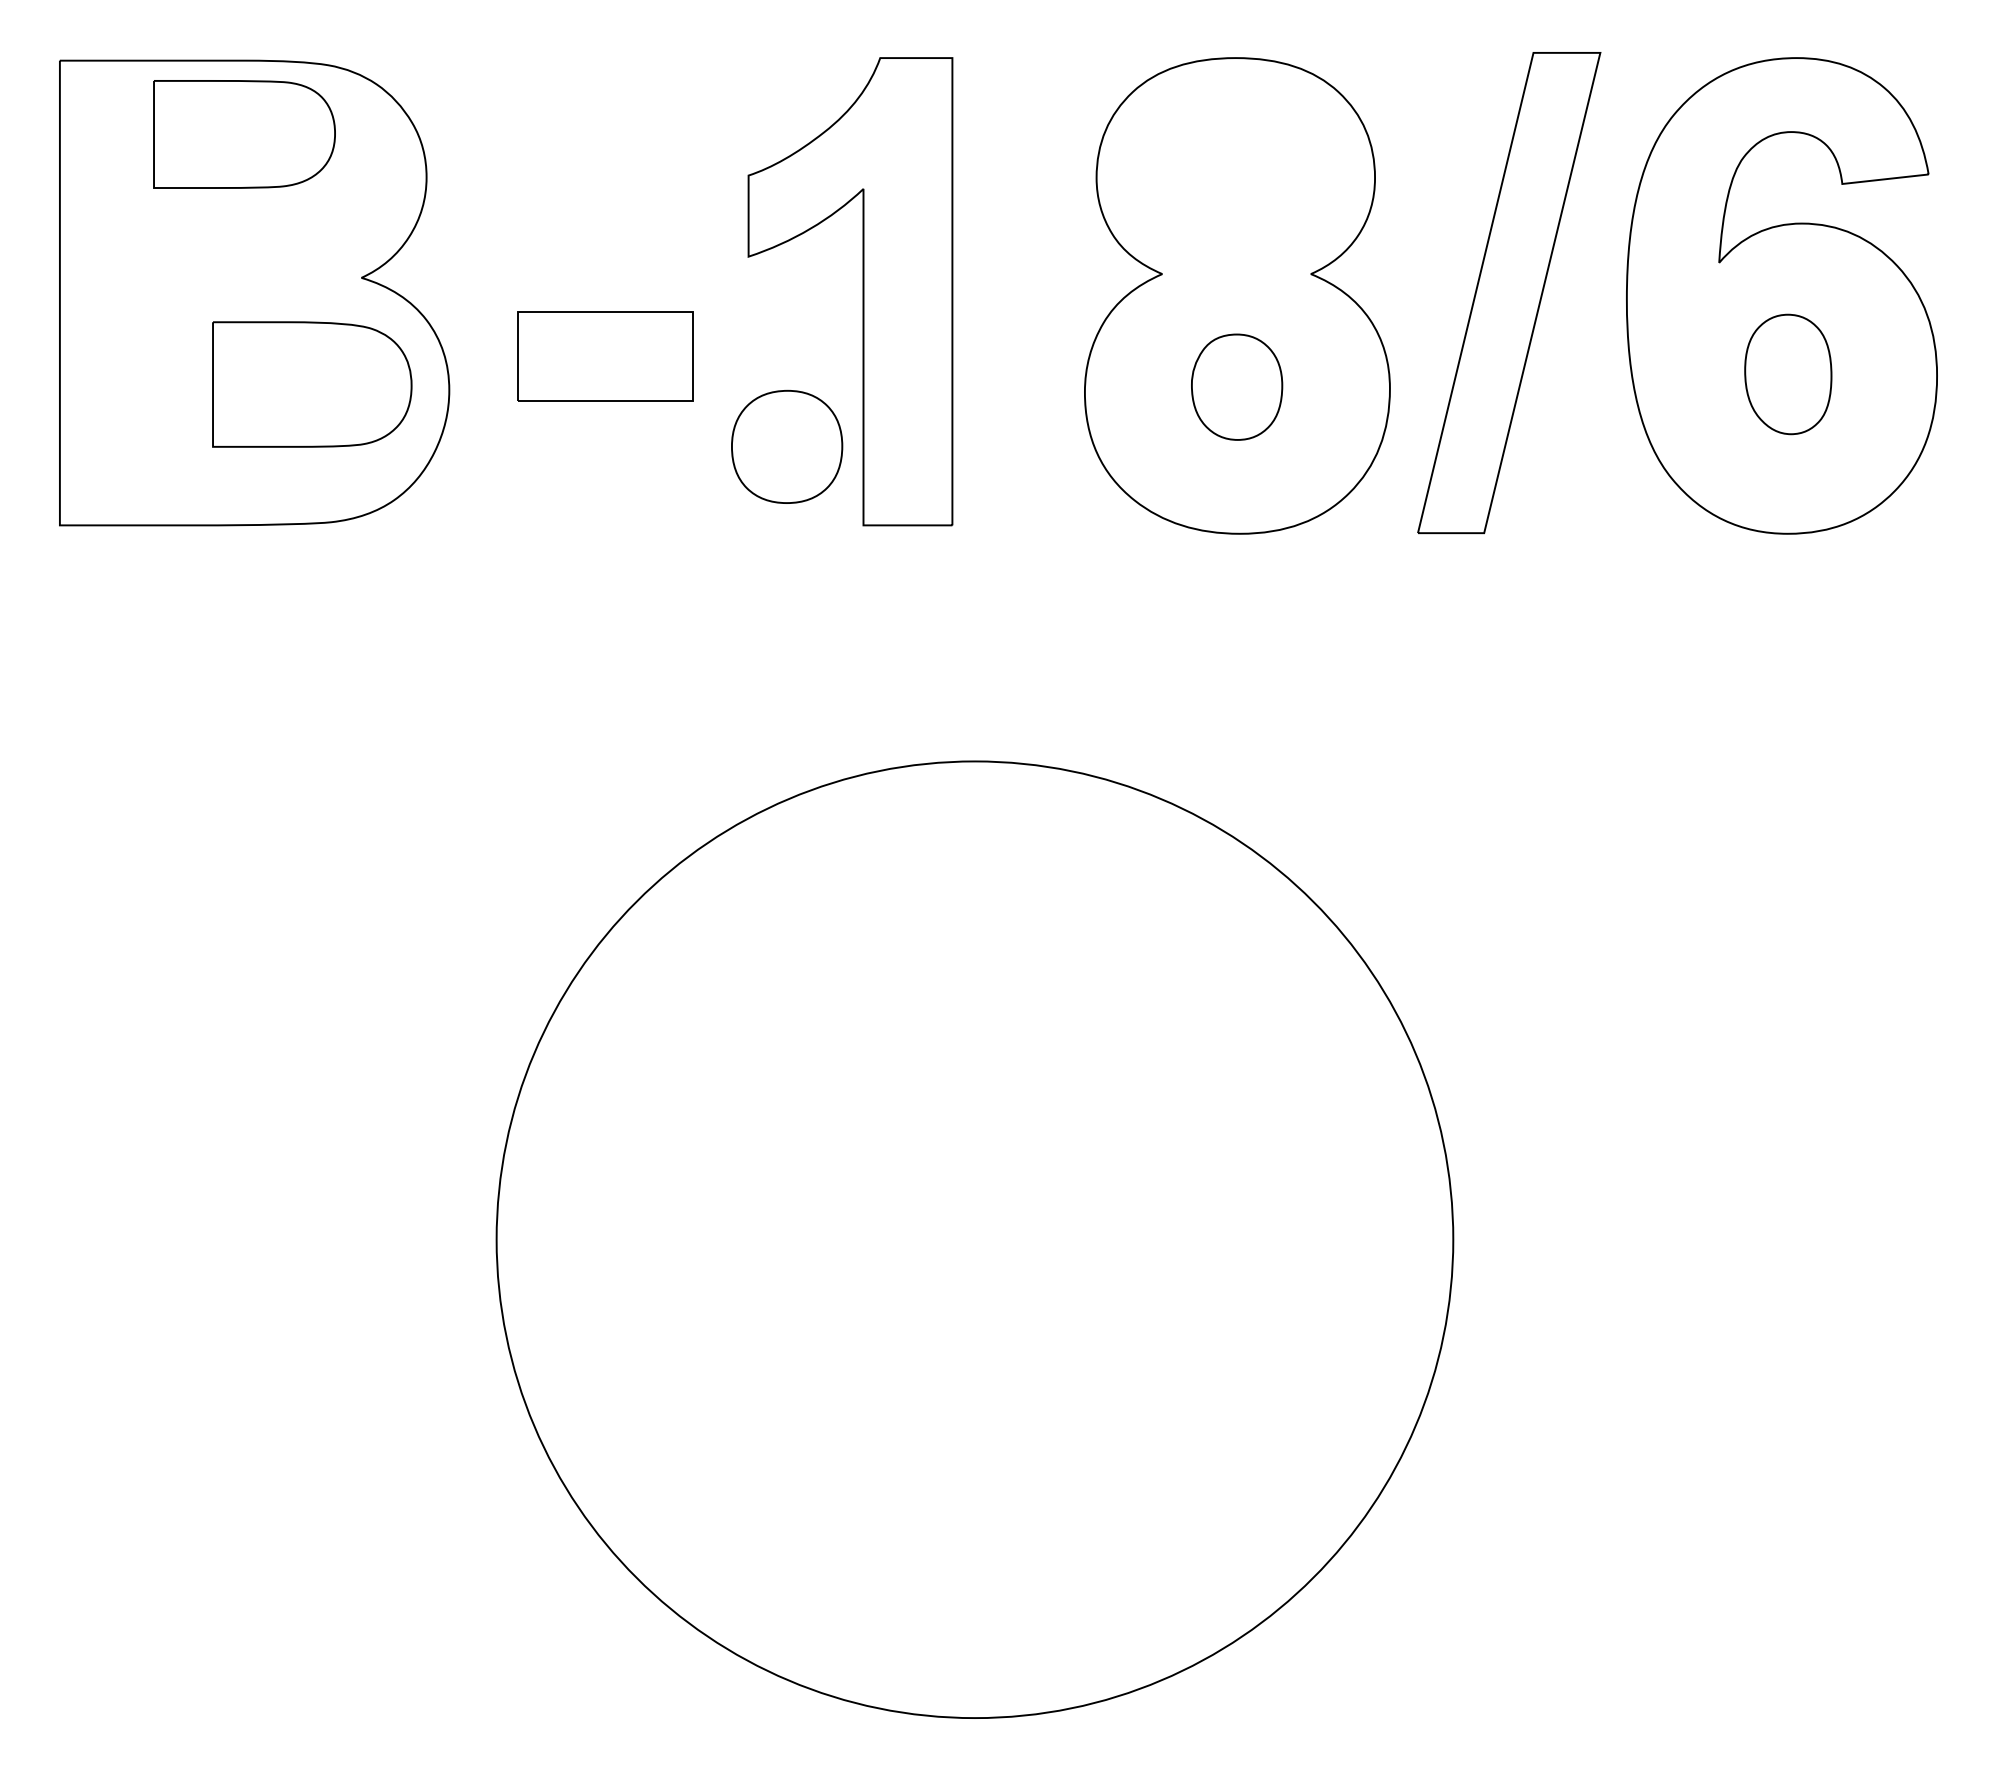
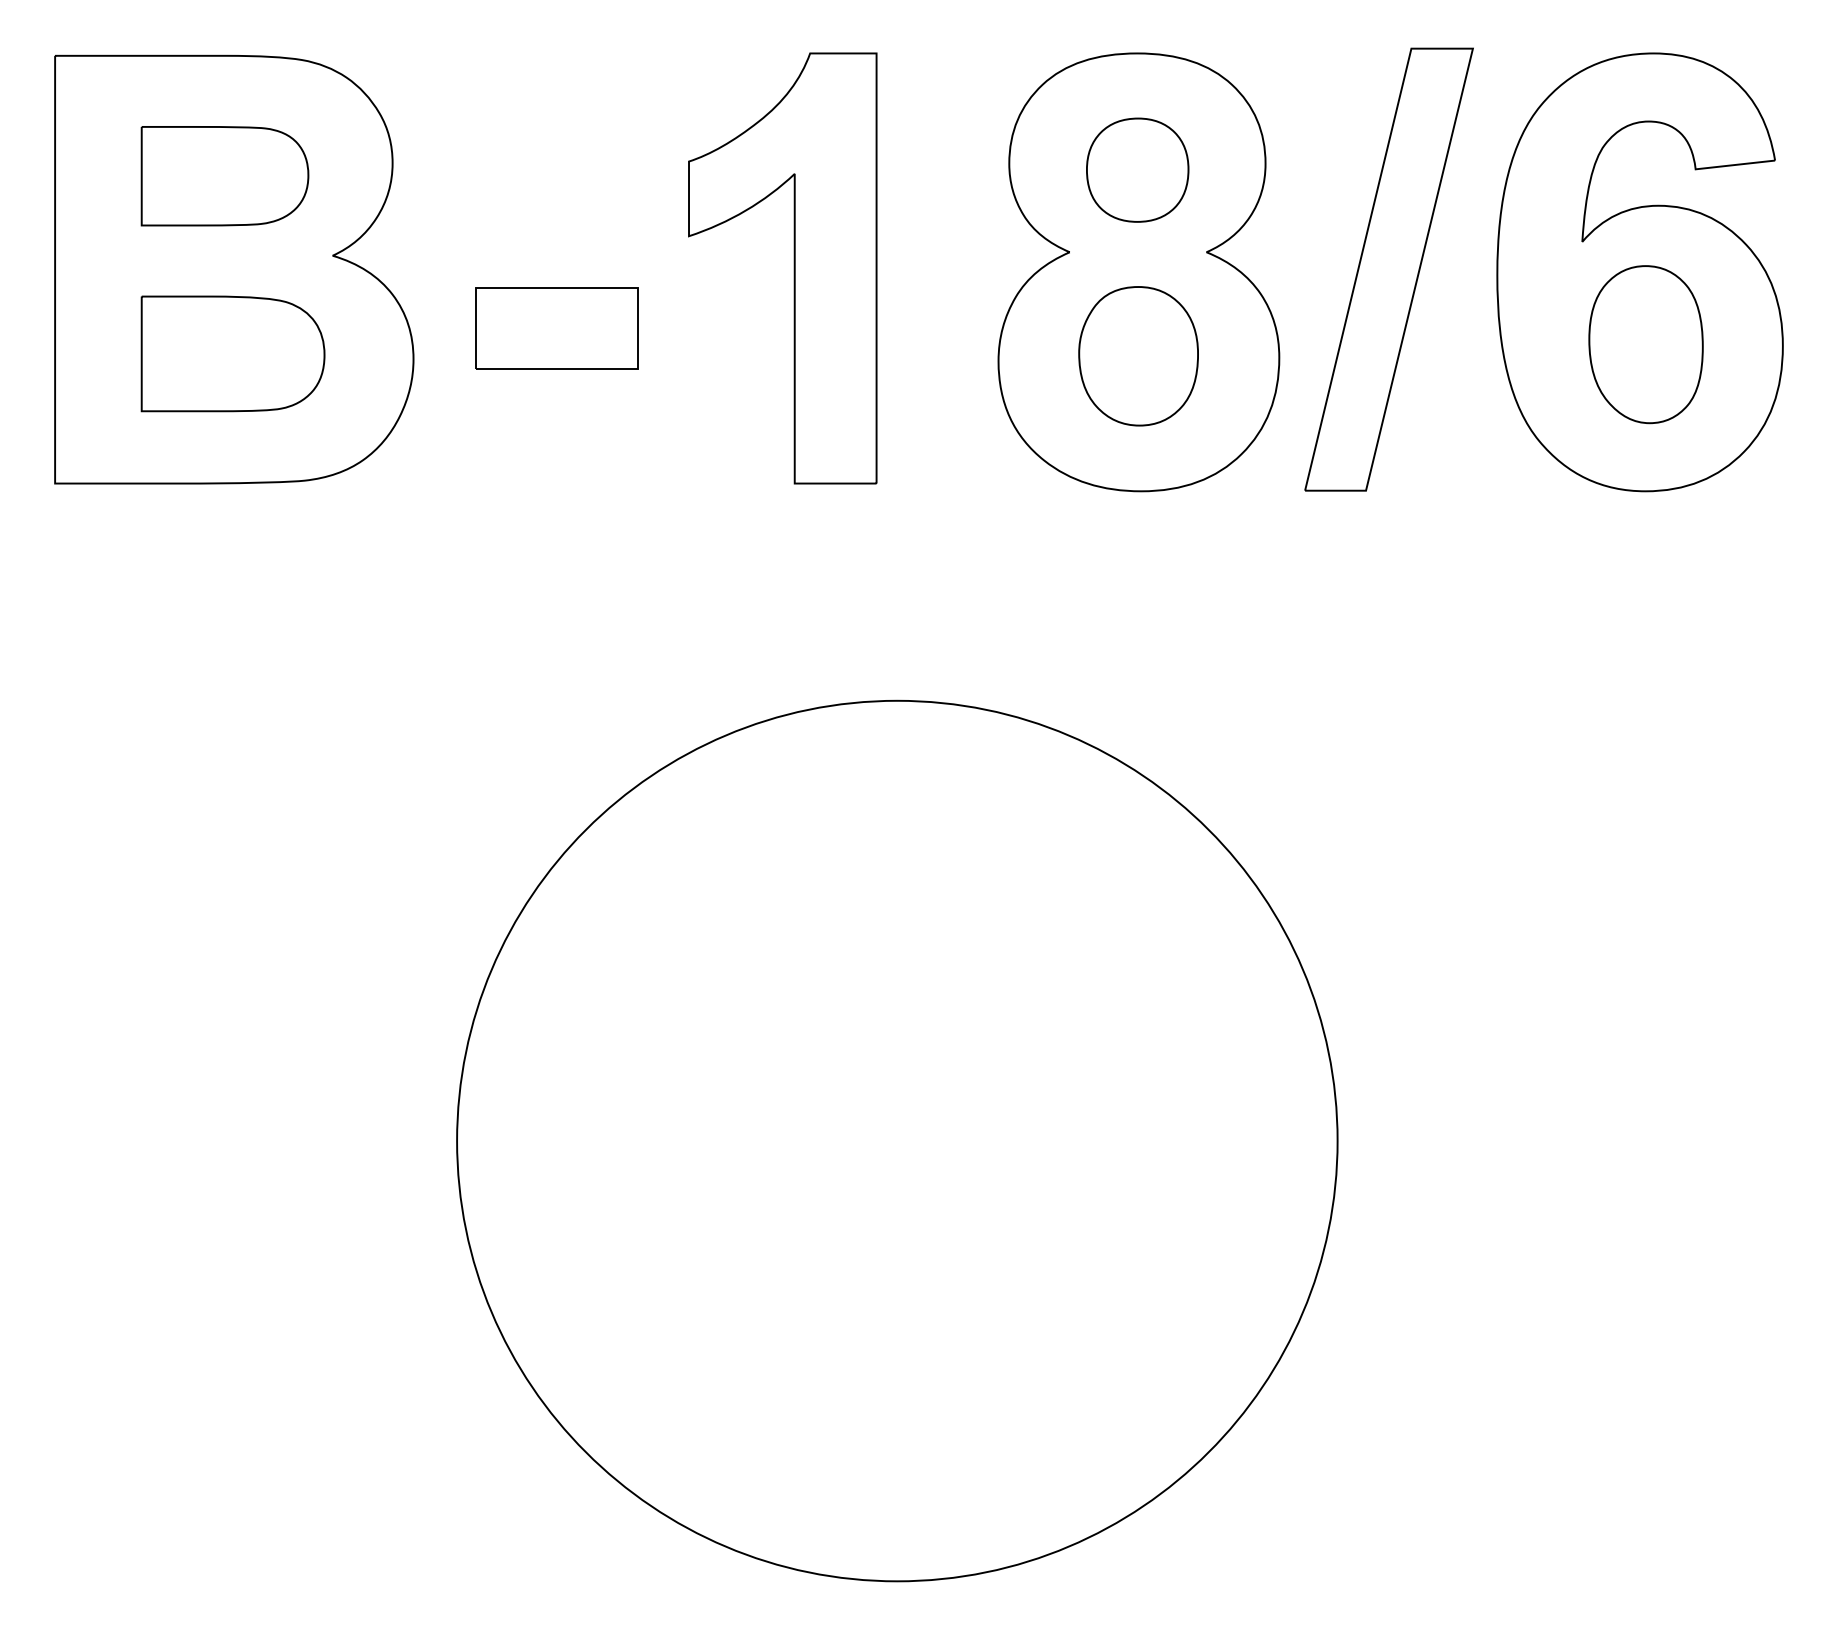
part: (244, 134) -> (225, 176), moved
part: (1787, 374) -> (1645, 344), size x1.43
part: (312, 384) -> (233, 353), moved
part: (1236, 387) -> (1138, 356), size x1.43
part: (787, 446) -> (1138, 169), moved

